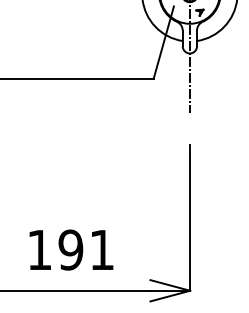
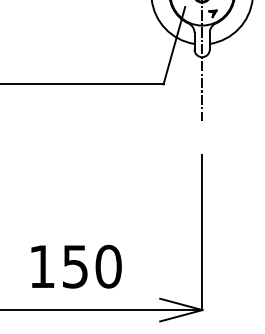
text: (86, 249) -> (91, 266), 191 -> 150

